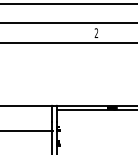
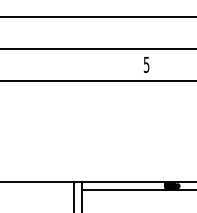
text: (96, 33) -> (146, 65), 2 -> 5

